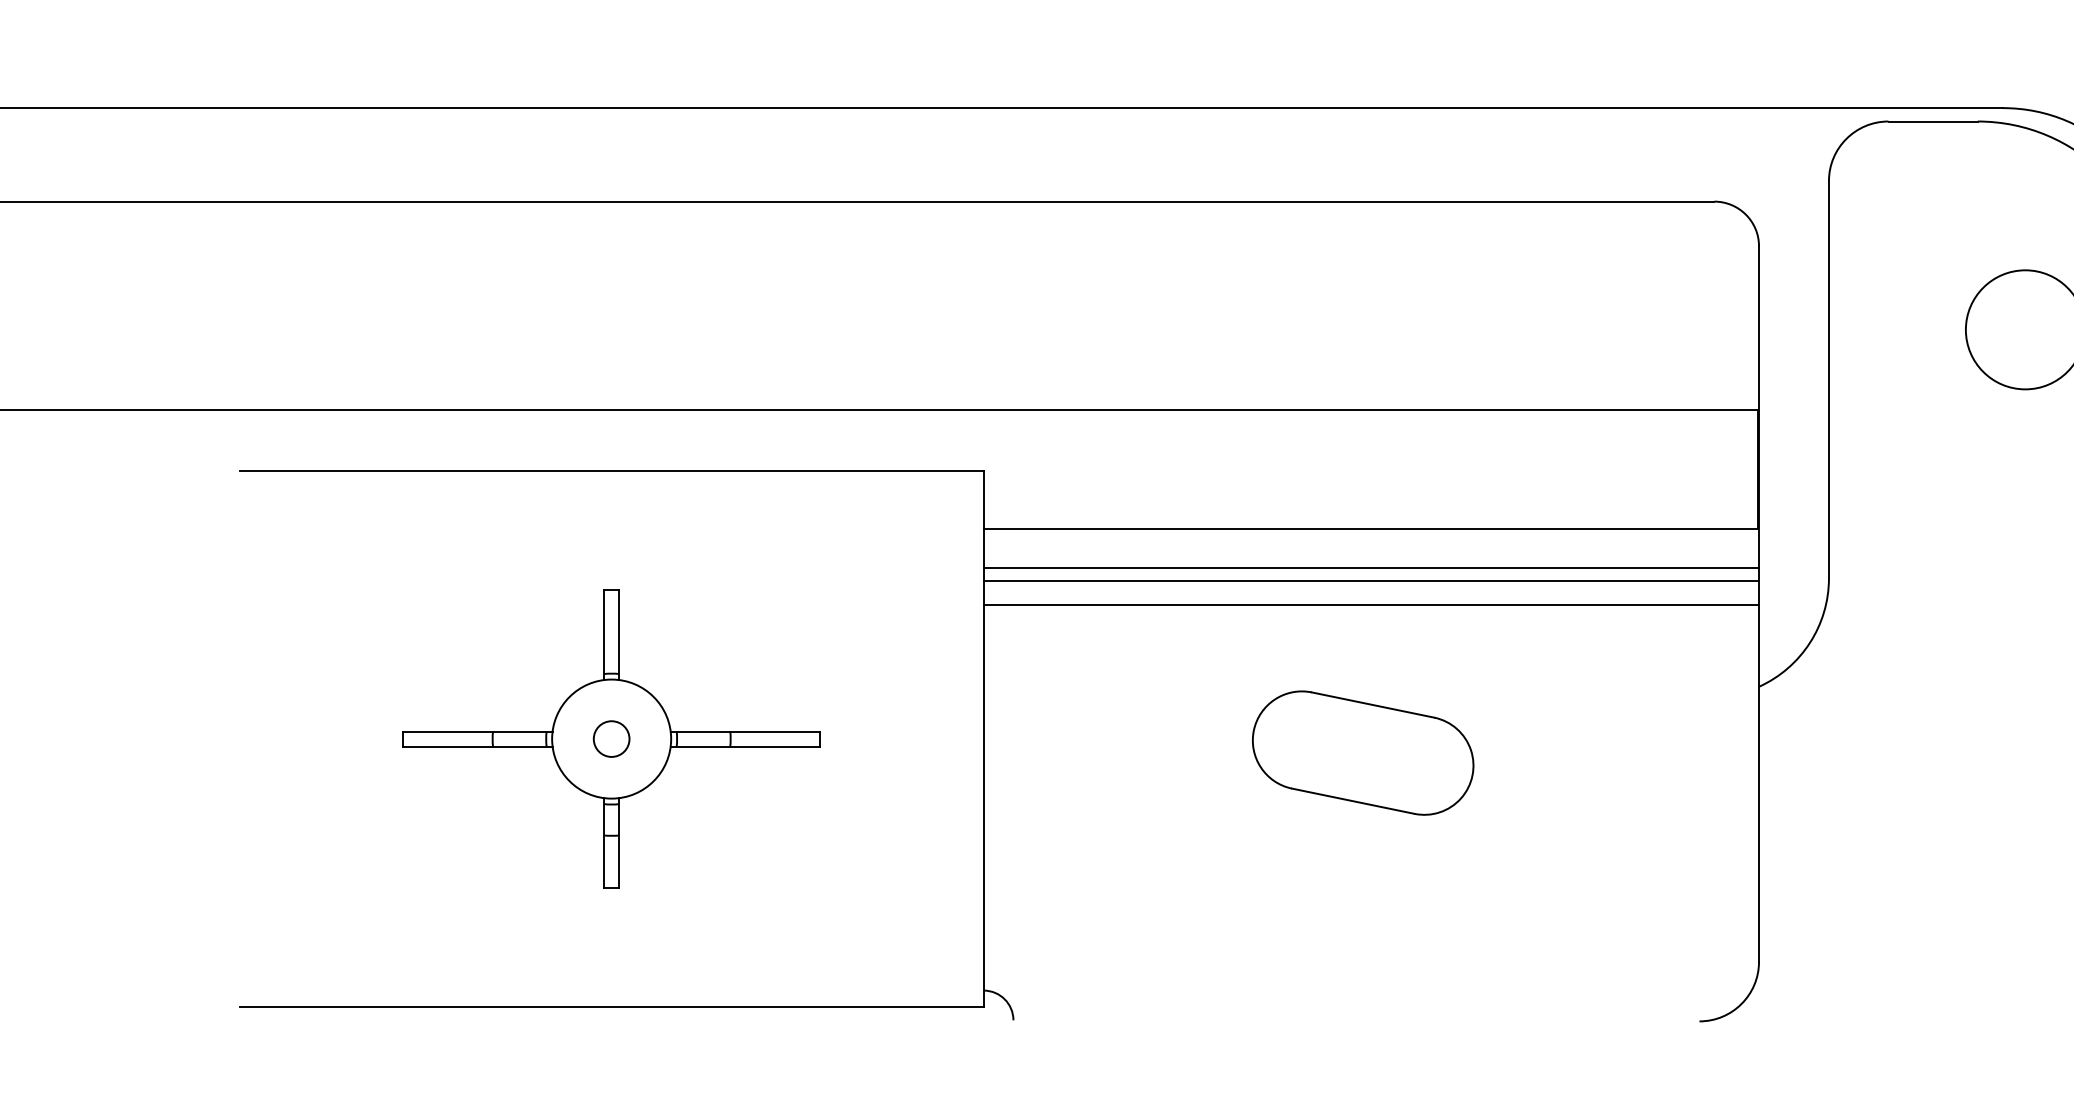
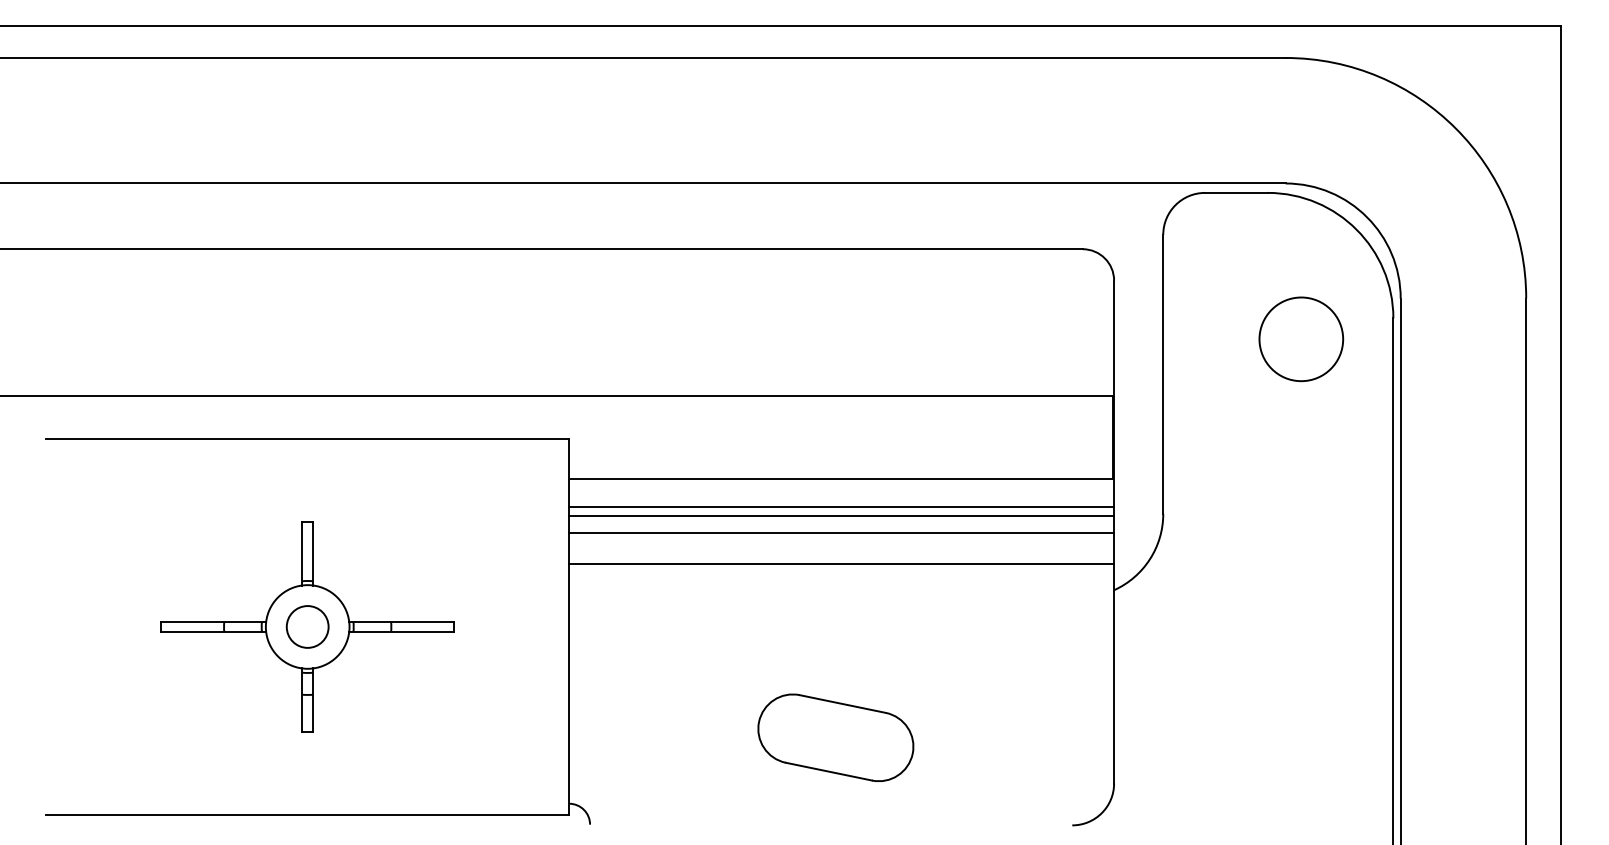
line: (1371, 648) -> (841, 563), added
circle: (611, 738) -> (307, 626), size x1.67
part: (1362, 752) -> (835, 737), moved

